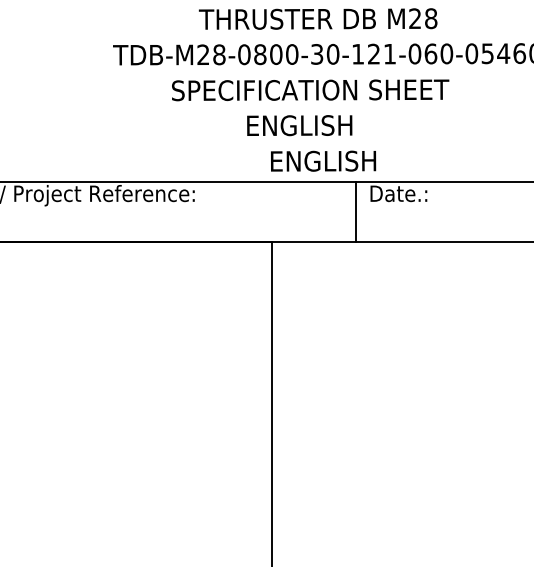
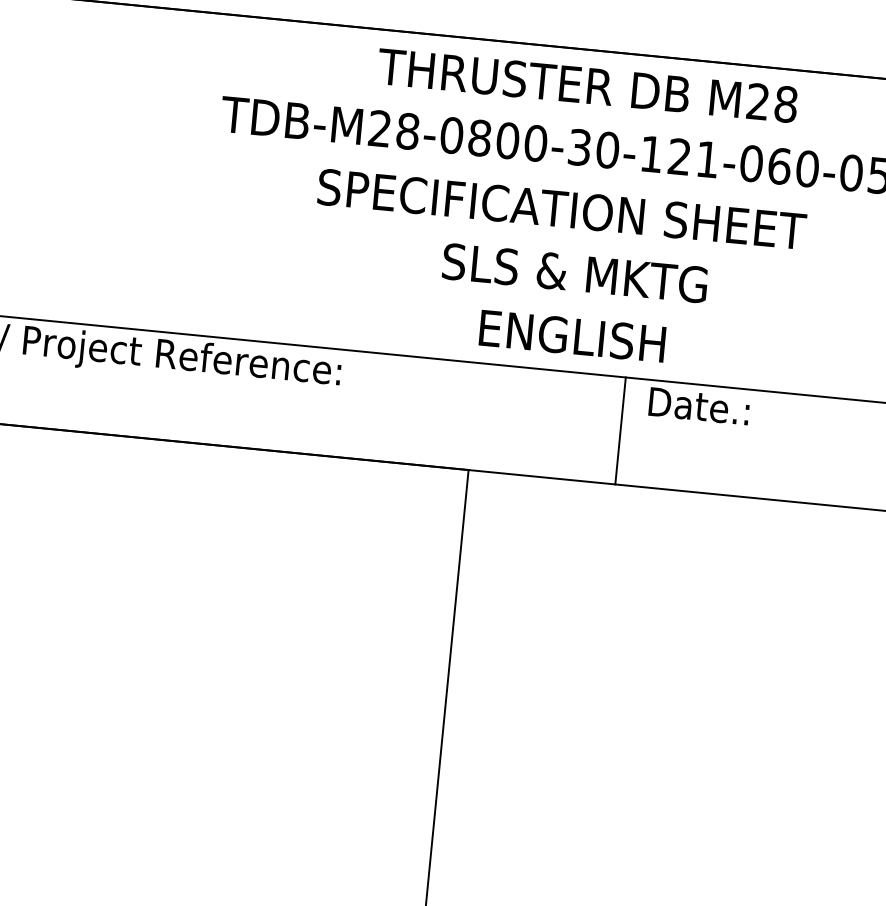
text: (321, 125) -> (575, 273), ENGLISH -> SLS & MKTG

